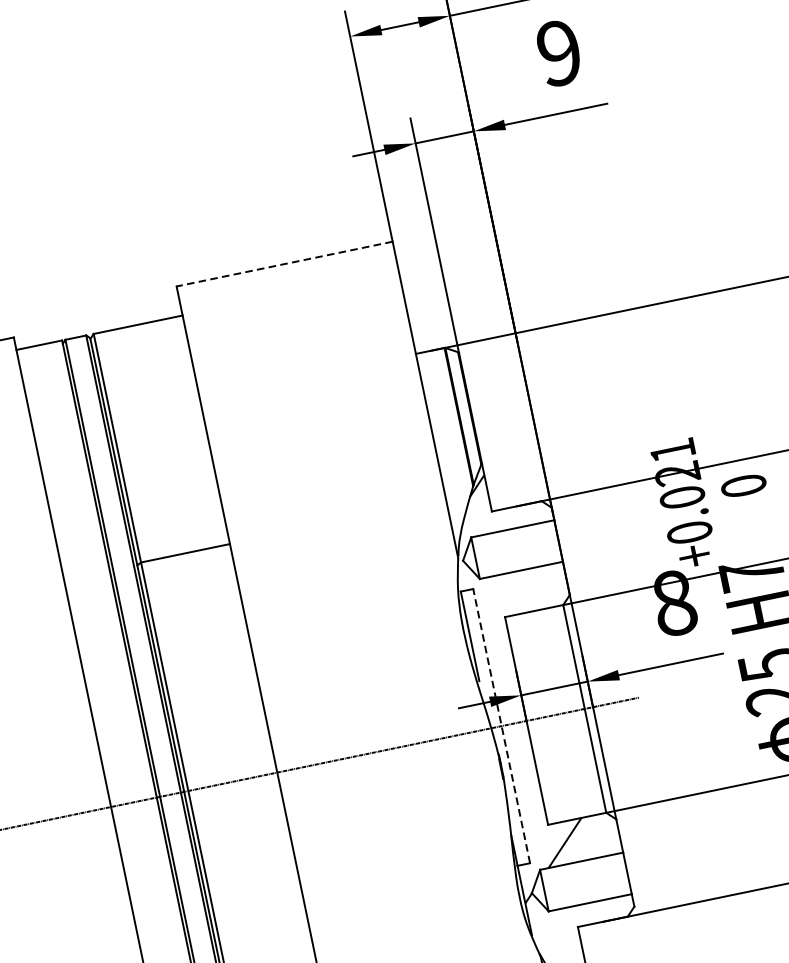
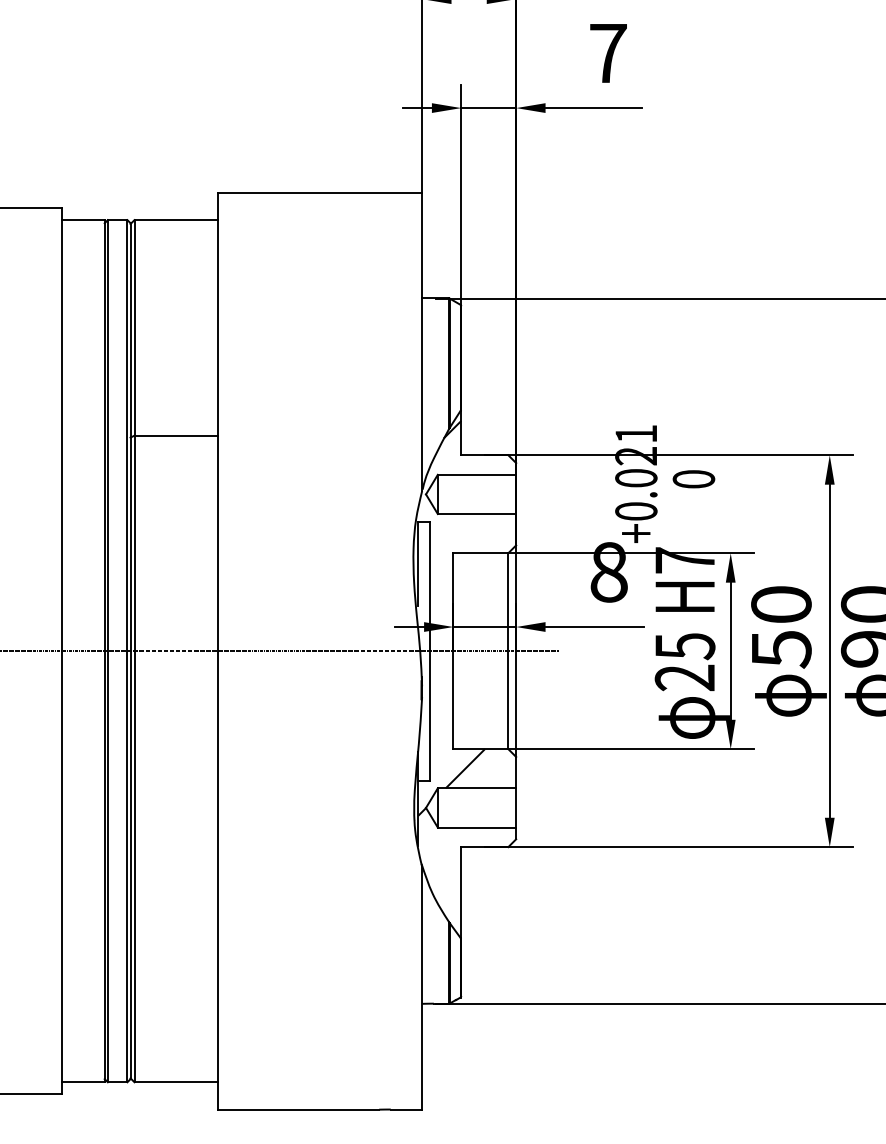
text: (558, 53) -> (607, 53), 9 -> 7
line: (284, 263) -> (320, 192), dashed -> solid
line: (501, 725) -> (429, 650), dashed -> solid

